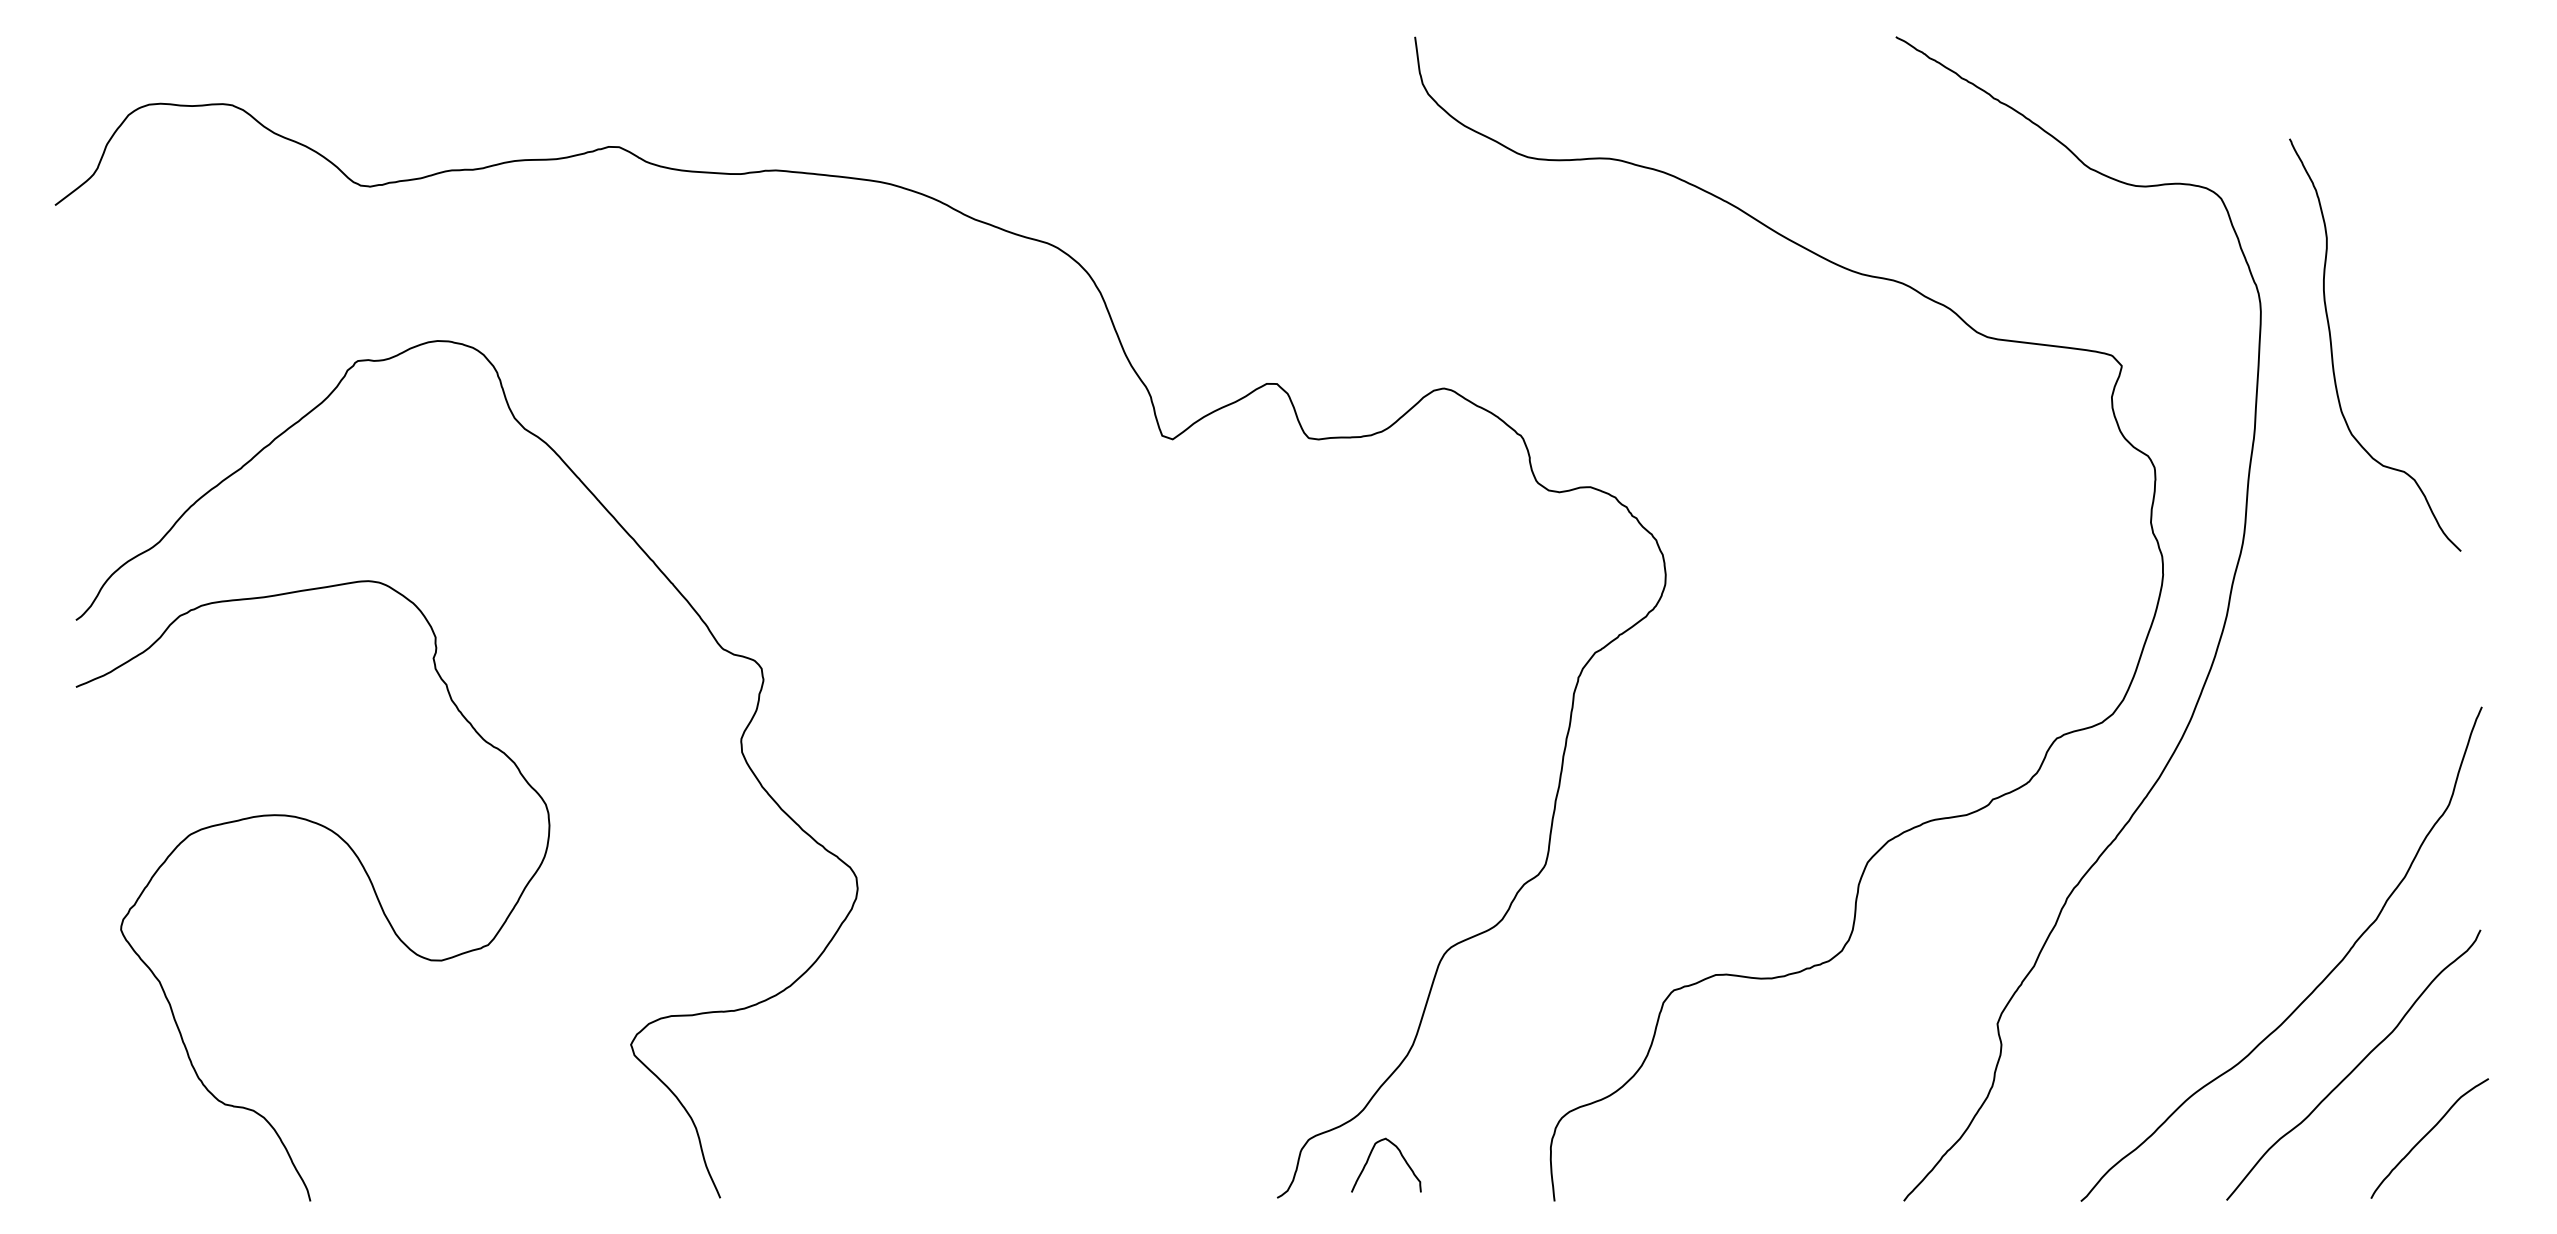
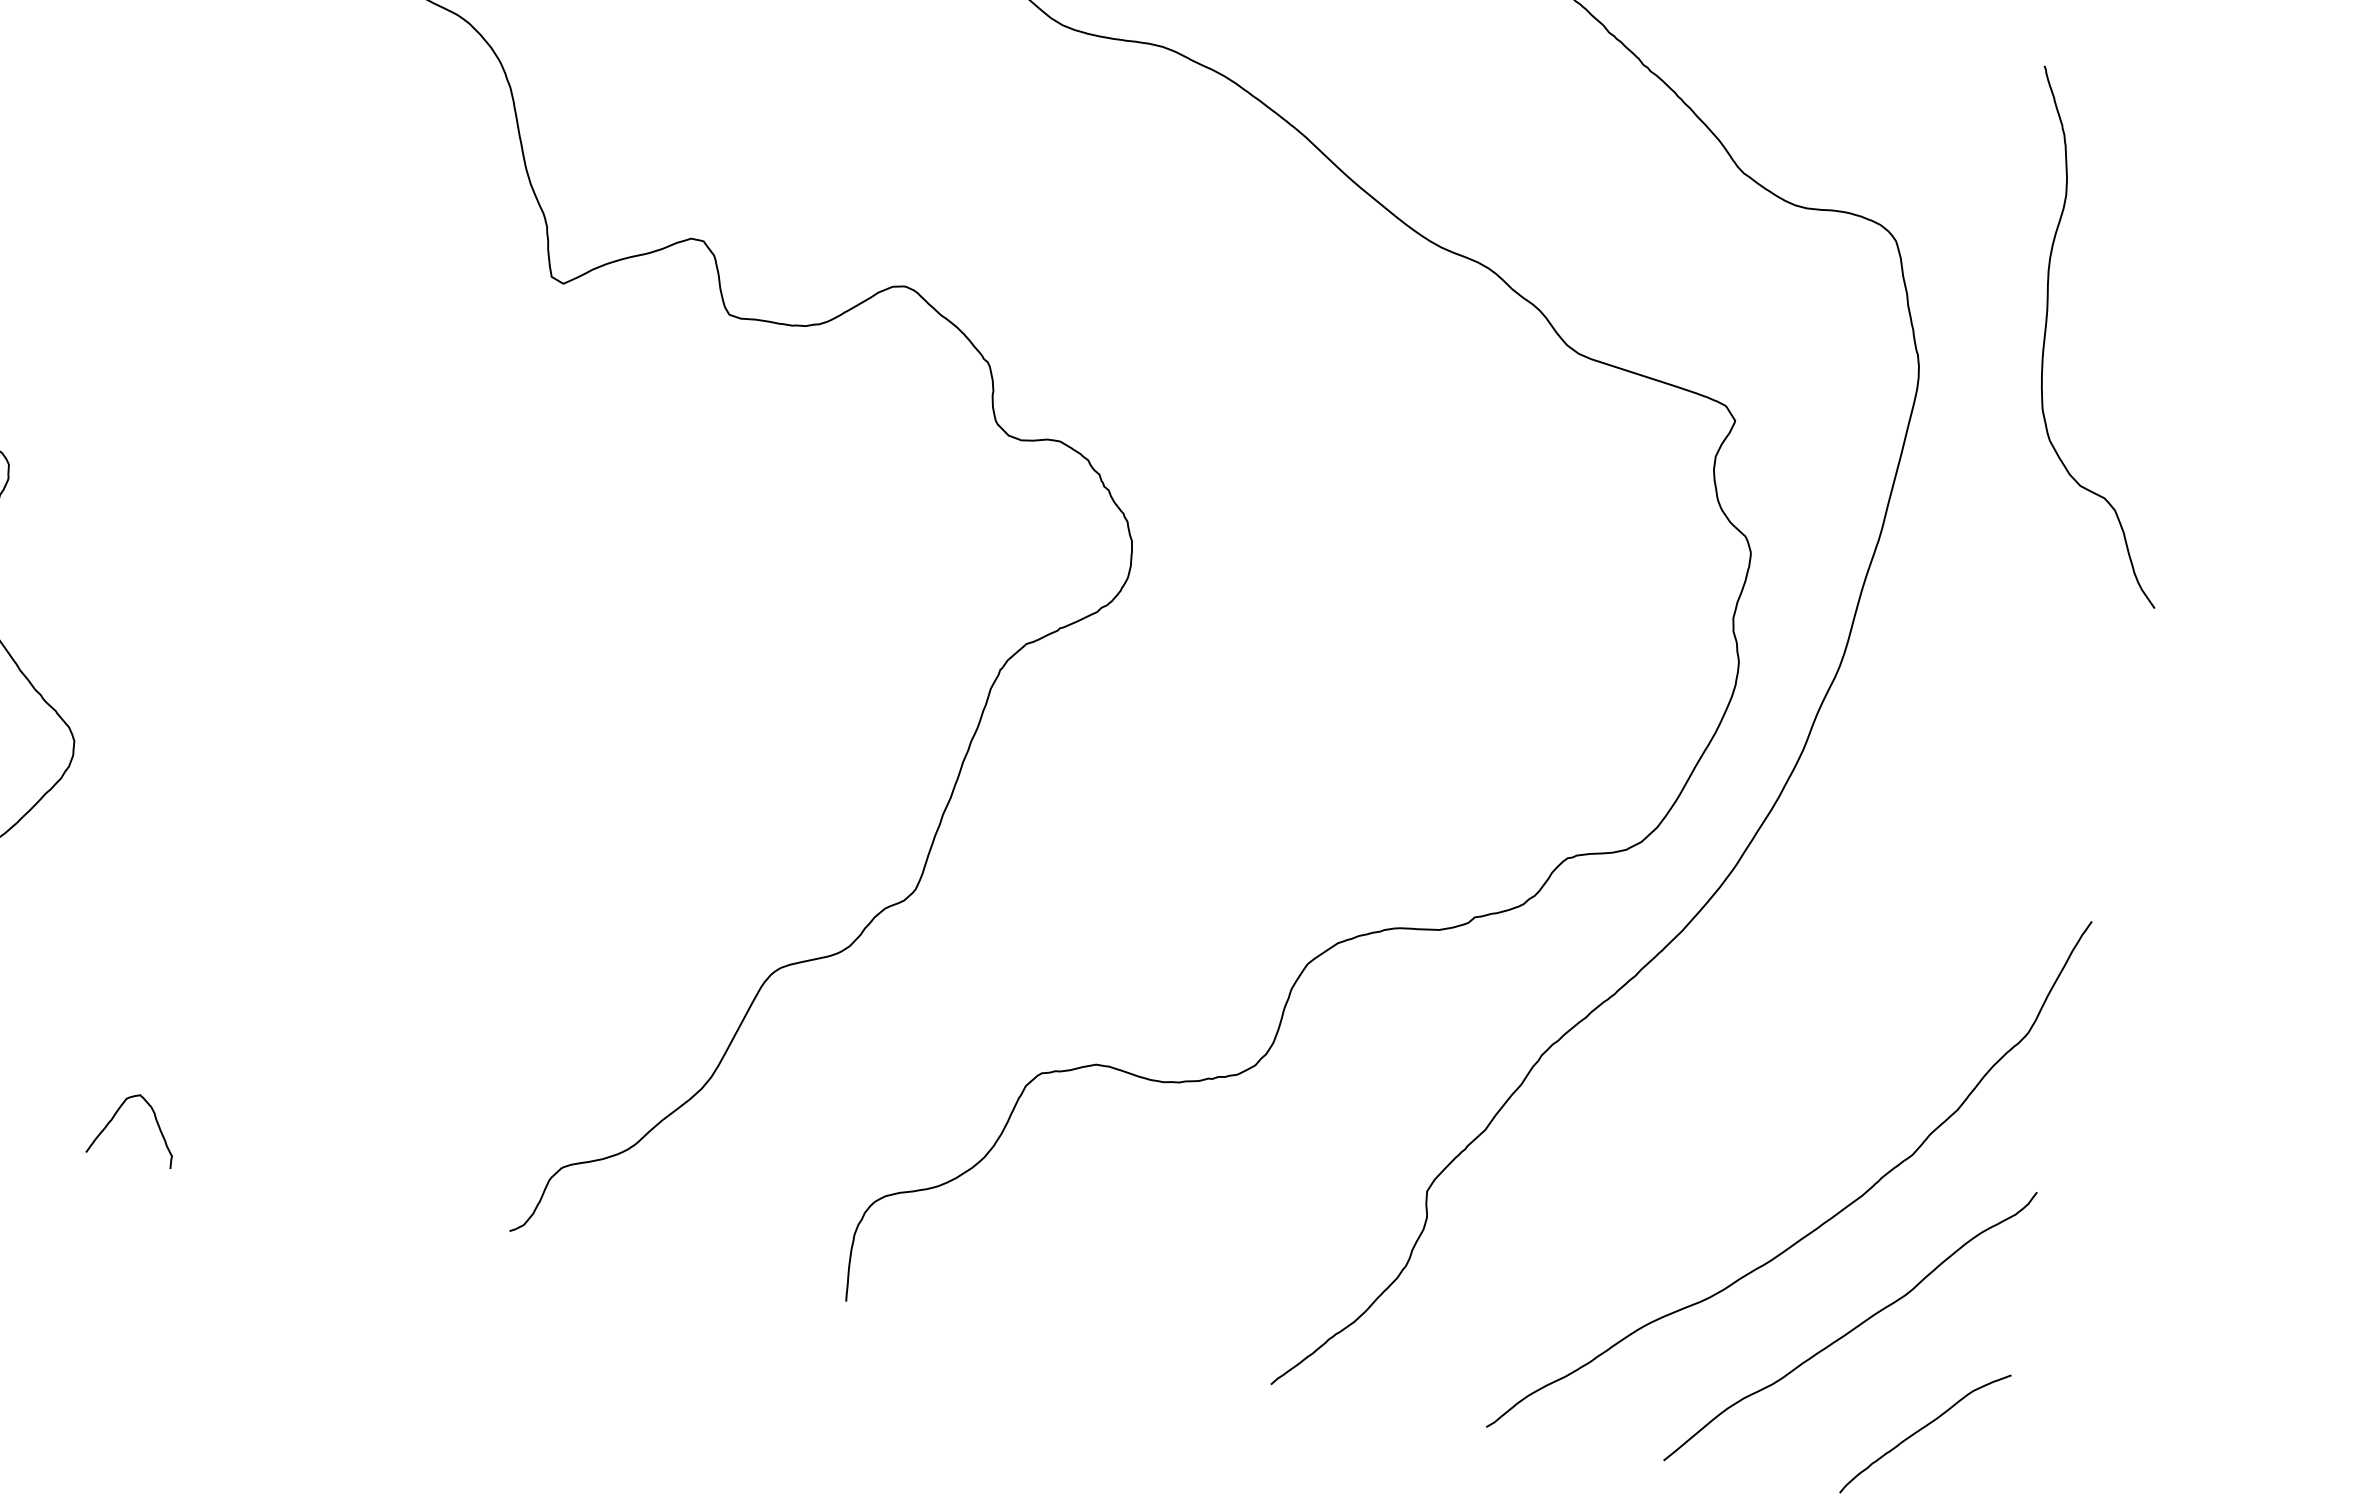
curve: (2332, 346) -> (2047, 328), moved
curve: (1401, 1156) -> (155, 1120), moved

